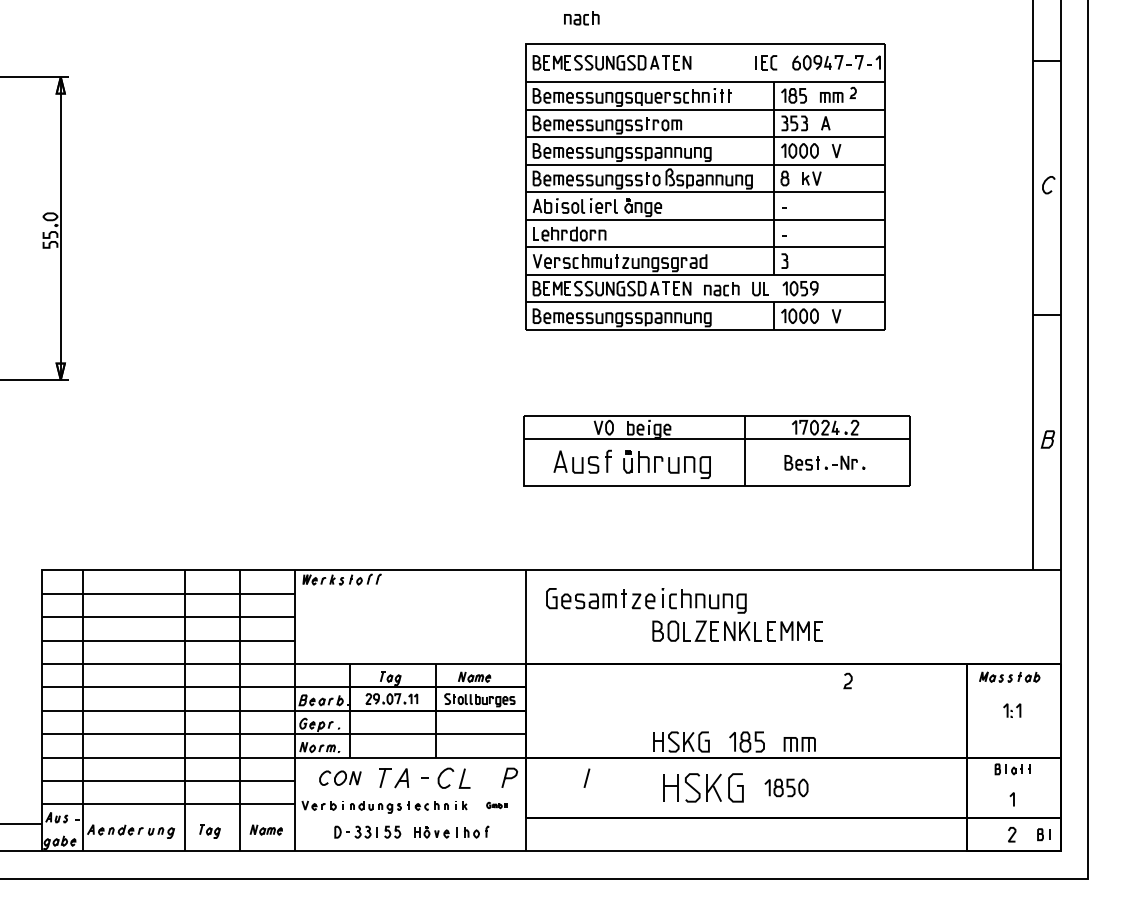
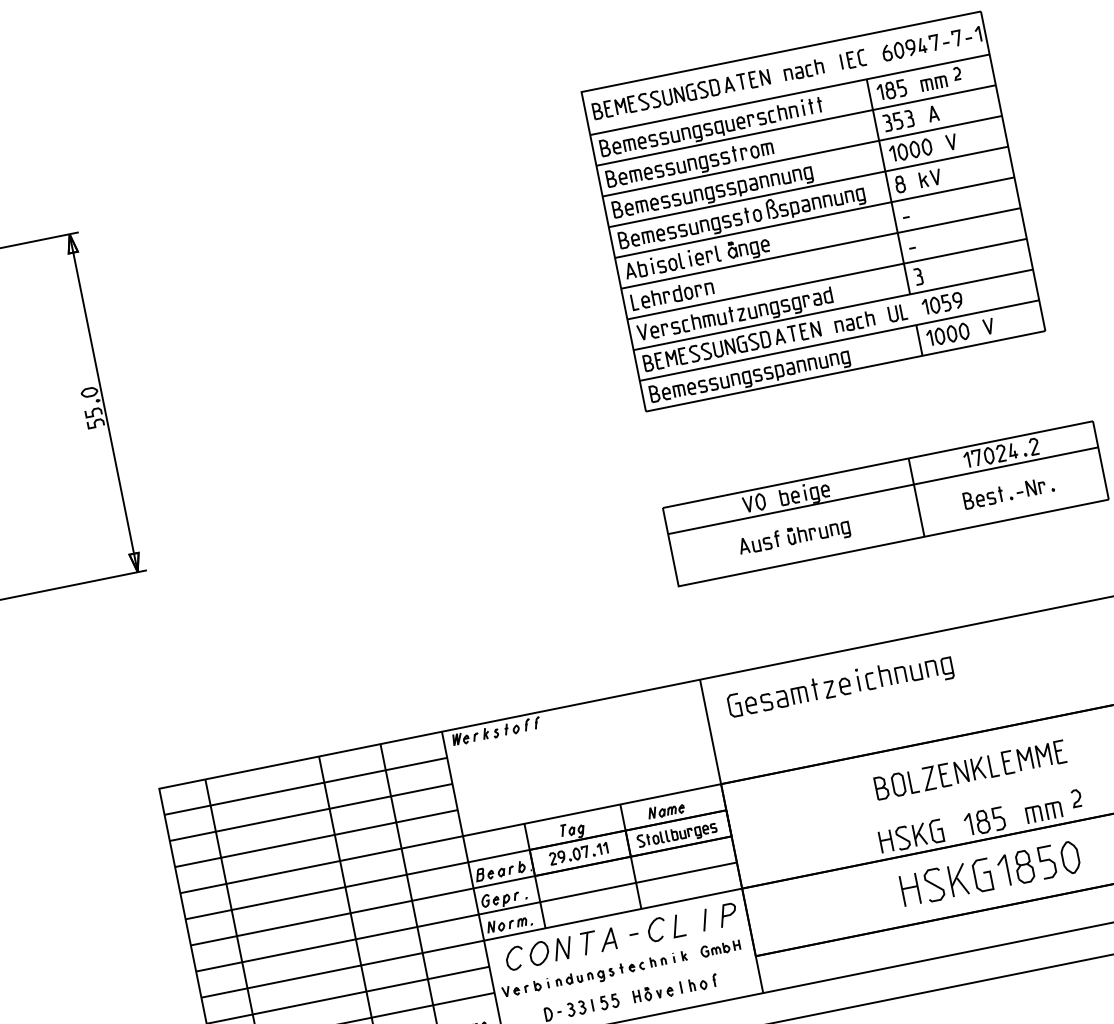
part: (581, 18) -> (803, 70), moved
part: (632, 464) -> (794, 537), size x0.62
part: (737, 630) -> (970, 769), moved
curve: (849, 681) -> (1078, 798), moved
part: (340, 777) -> (539, 952), size x1.43
line: (586, 777) -> (704, 919), moved
part: (786, 787) -> (1038, 863), size x1.67
part: (496, 805) -> (719, 948), size x1.67

